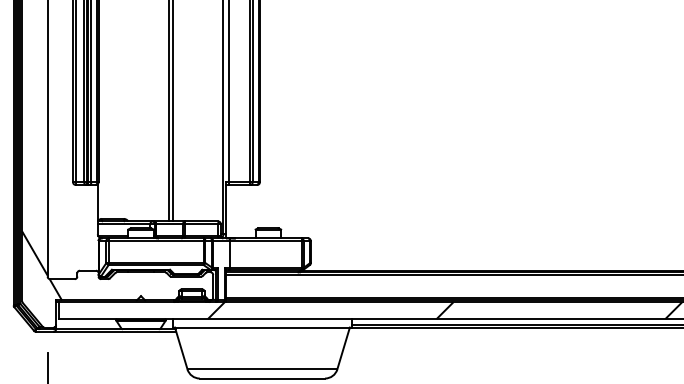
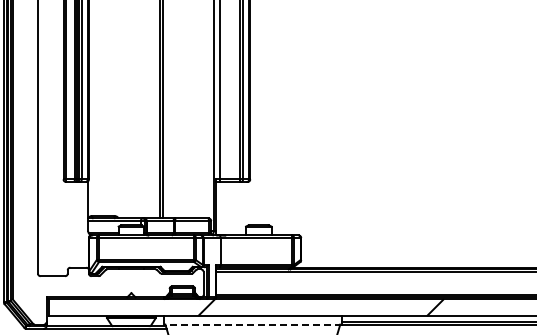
hatch: (41, 265) -> (31, 262), removed
line: (261, 327) -> (251, 324), solid -> dashed

